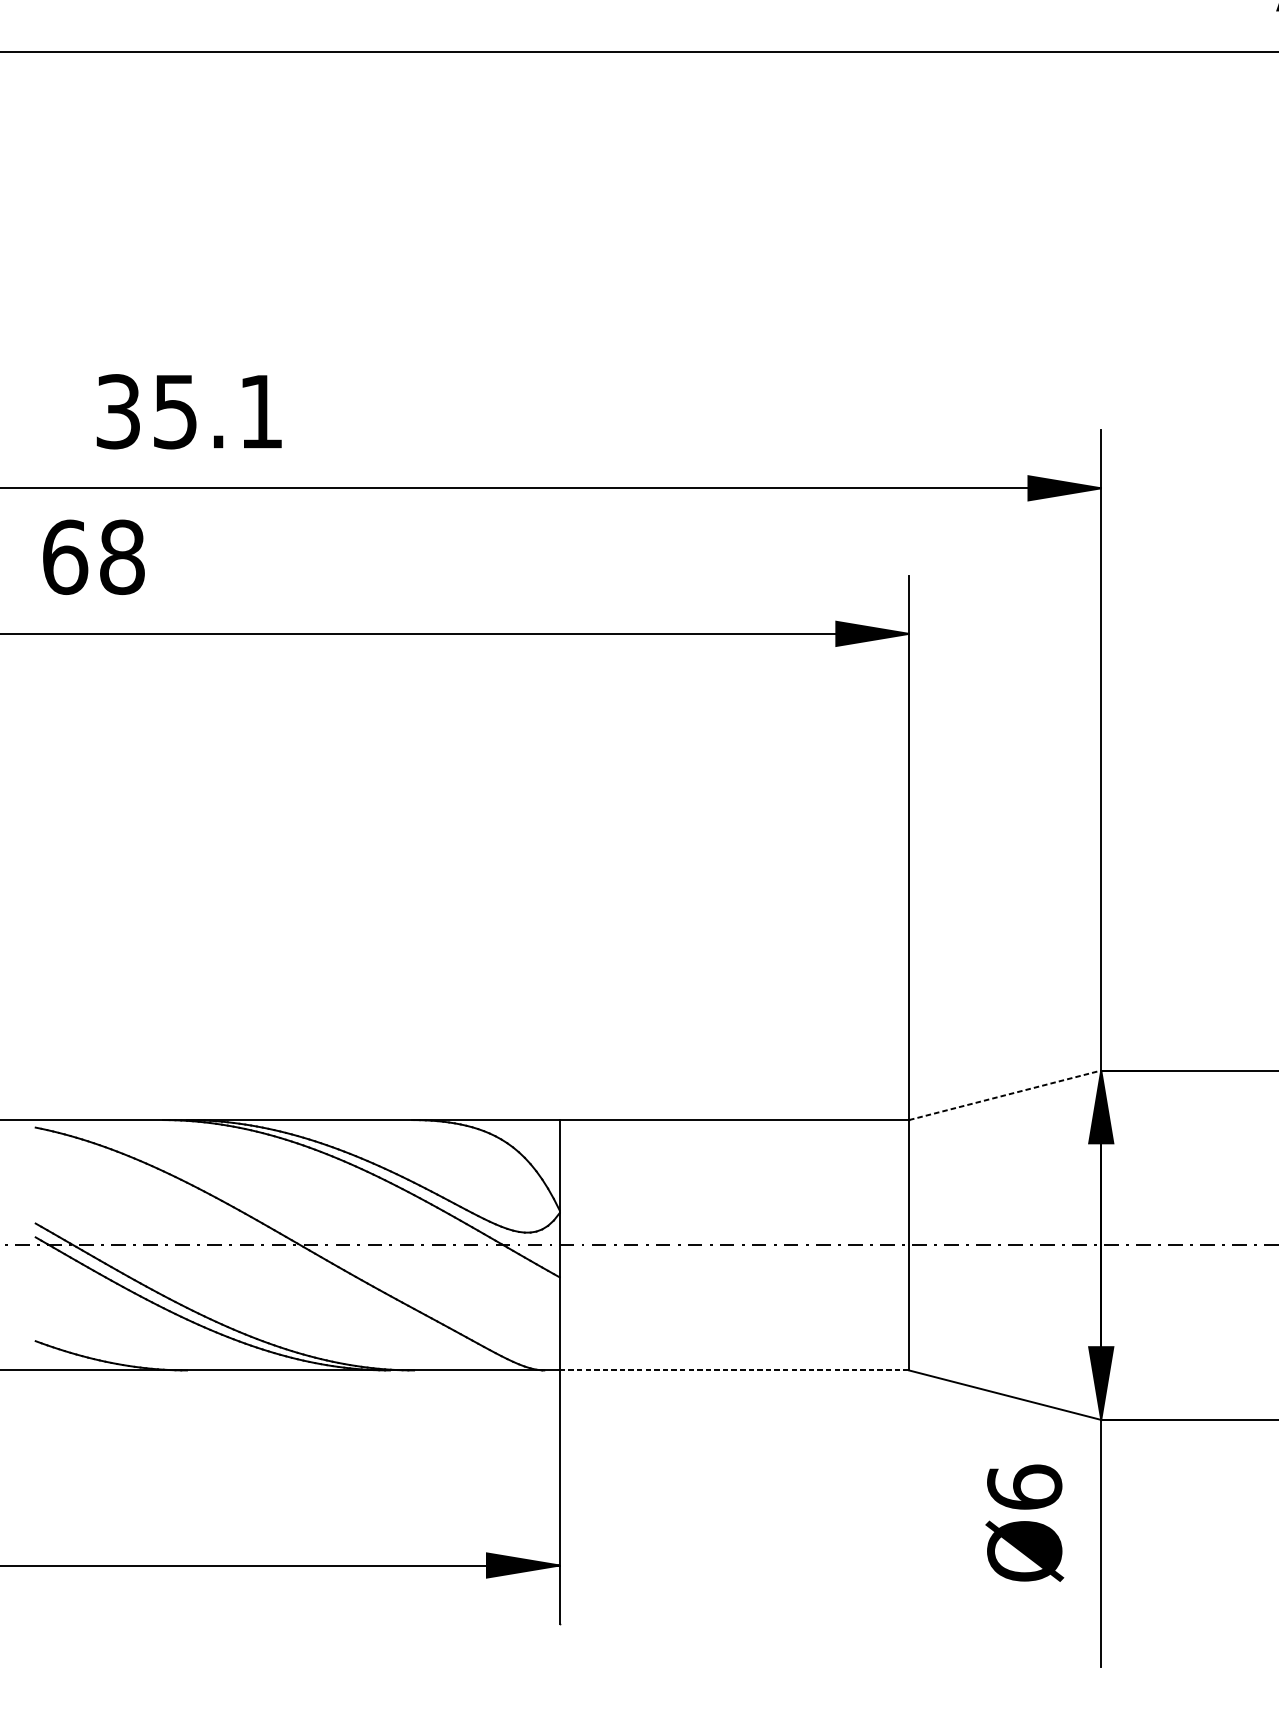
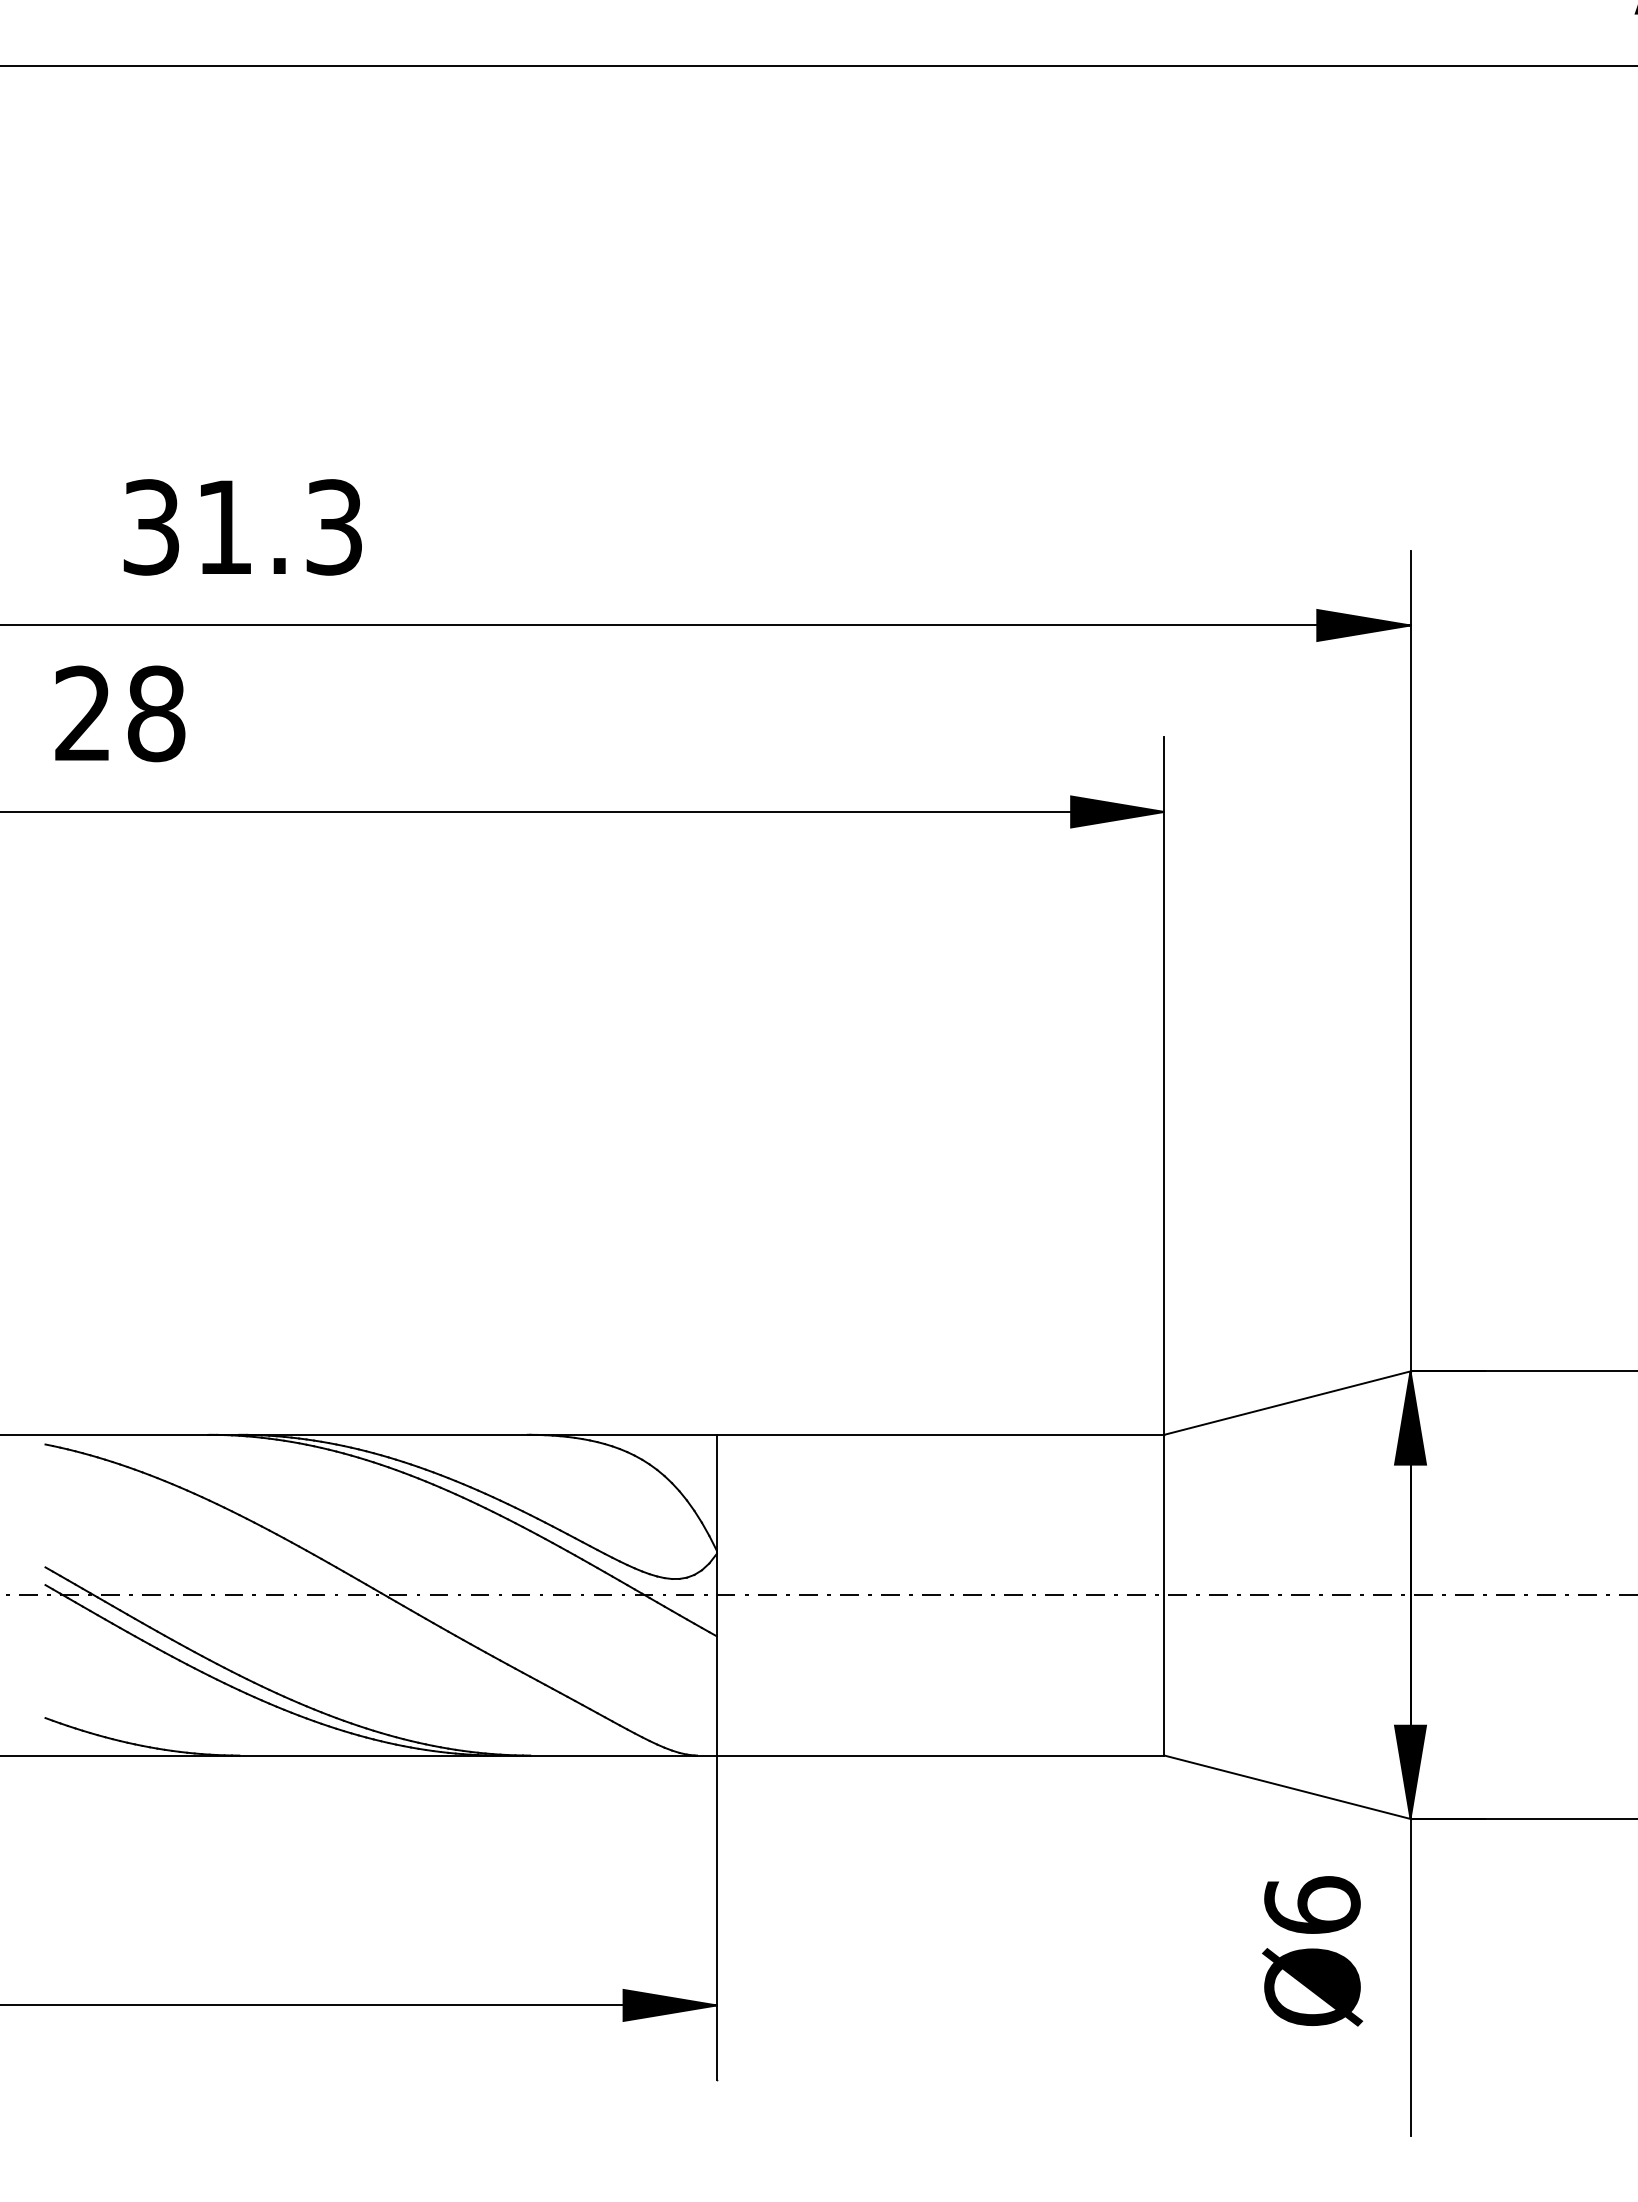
text: (218, 411) -> (279, 527), 35.1 -> 31.3
text: (65, 557) -> (83, 713), 68 -> 28
line: (1005, 1094) -> (1287, 1402), dashed -> solid
line: (734, 1370) -> (940, 1755), dashed -> solid

